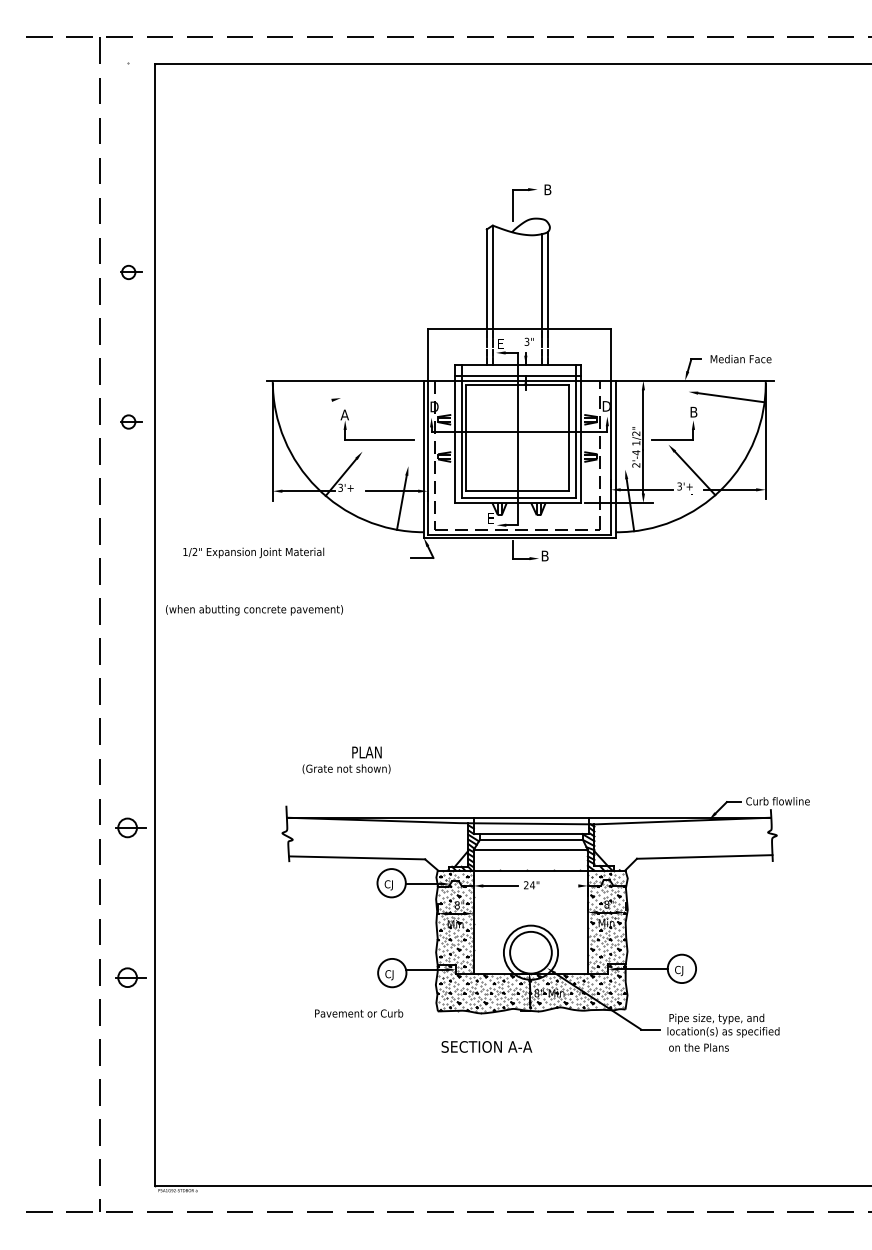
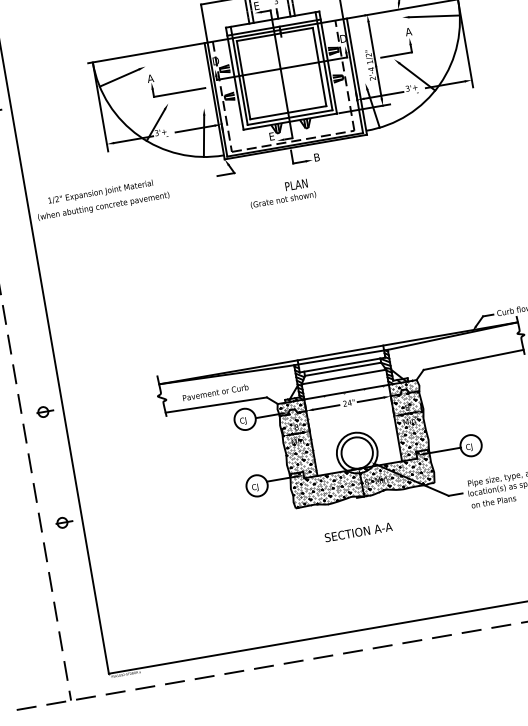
line: (303, 407) -> (119, 78), added
text: (693, 411) -> (408, 31), B -> A
text: (254, 610) -> (103, 206), moved
text: (346, 760) -> (282, 193), moved
part: (131, 827) -> (45, 411), size x0.71
line: (560, 885) -> (370, 399), added
part: (131, 976) -> (64, 521), size x0.71
text: (359, 1013) -> (215, 392), moved
text: (486, 1046) -> (358, 532), moved

